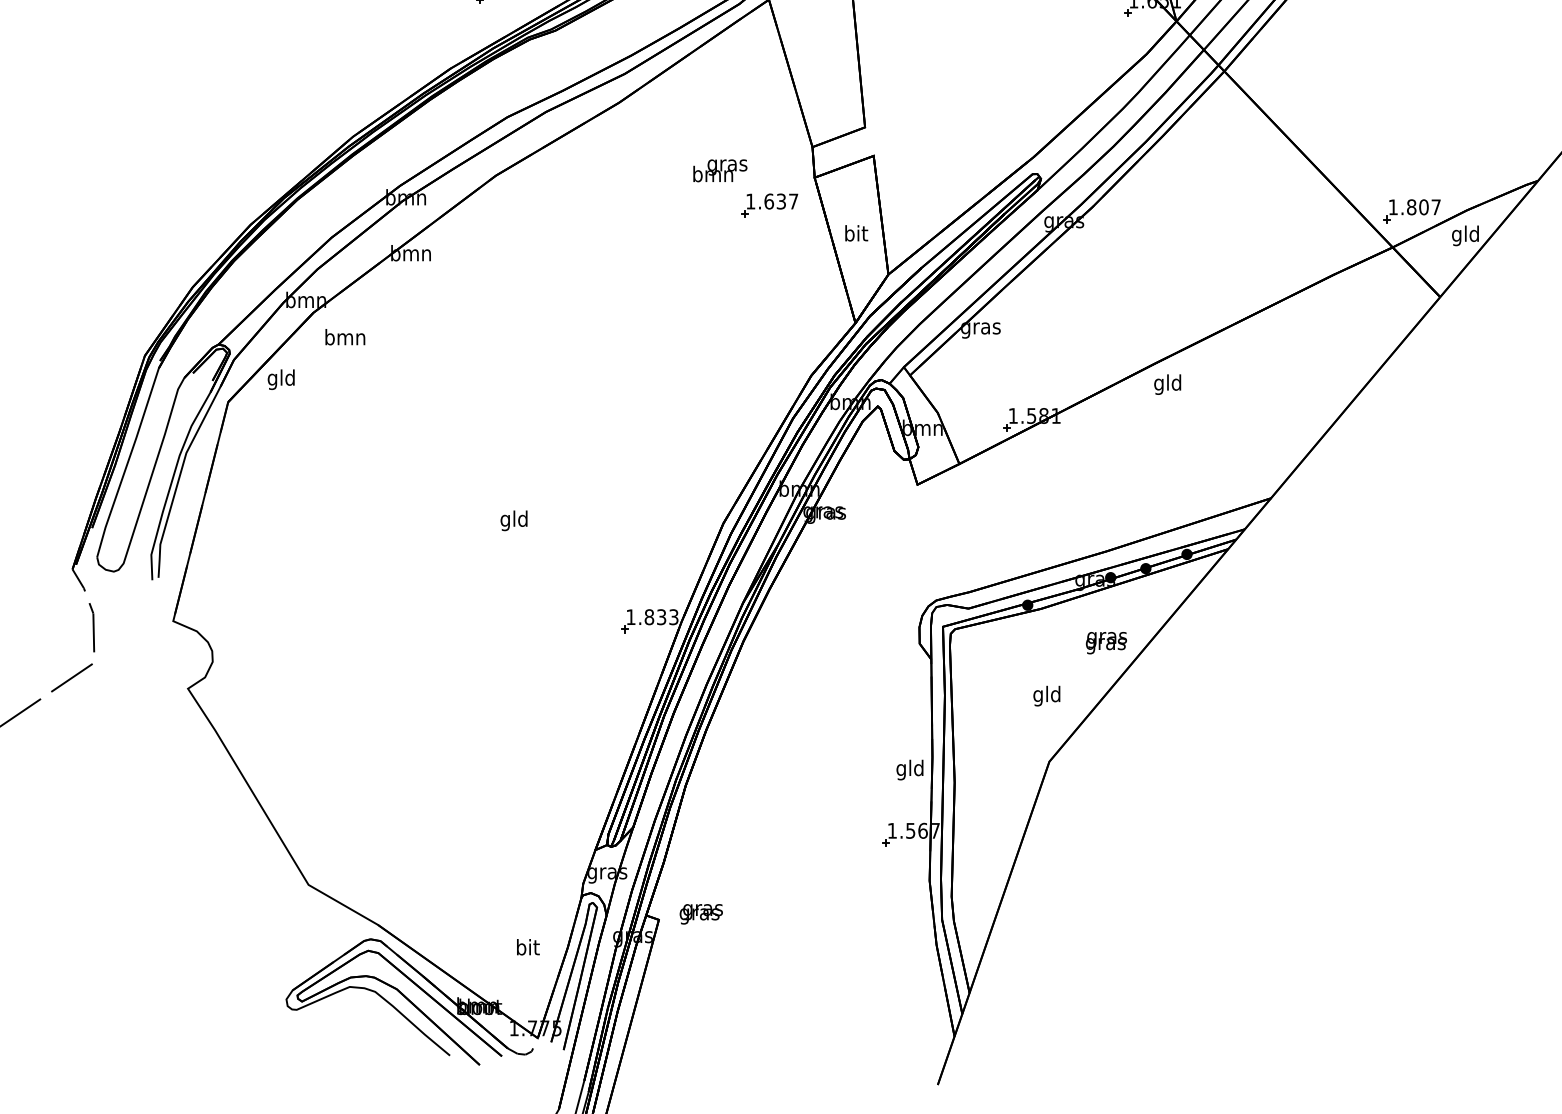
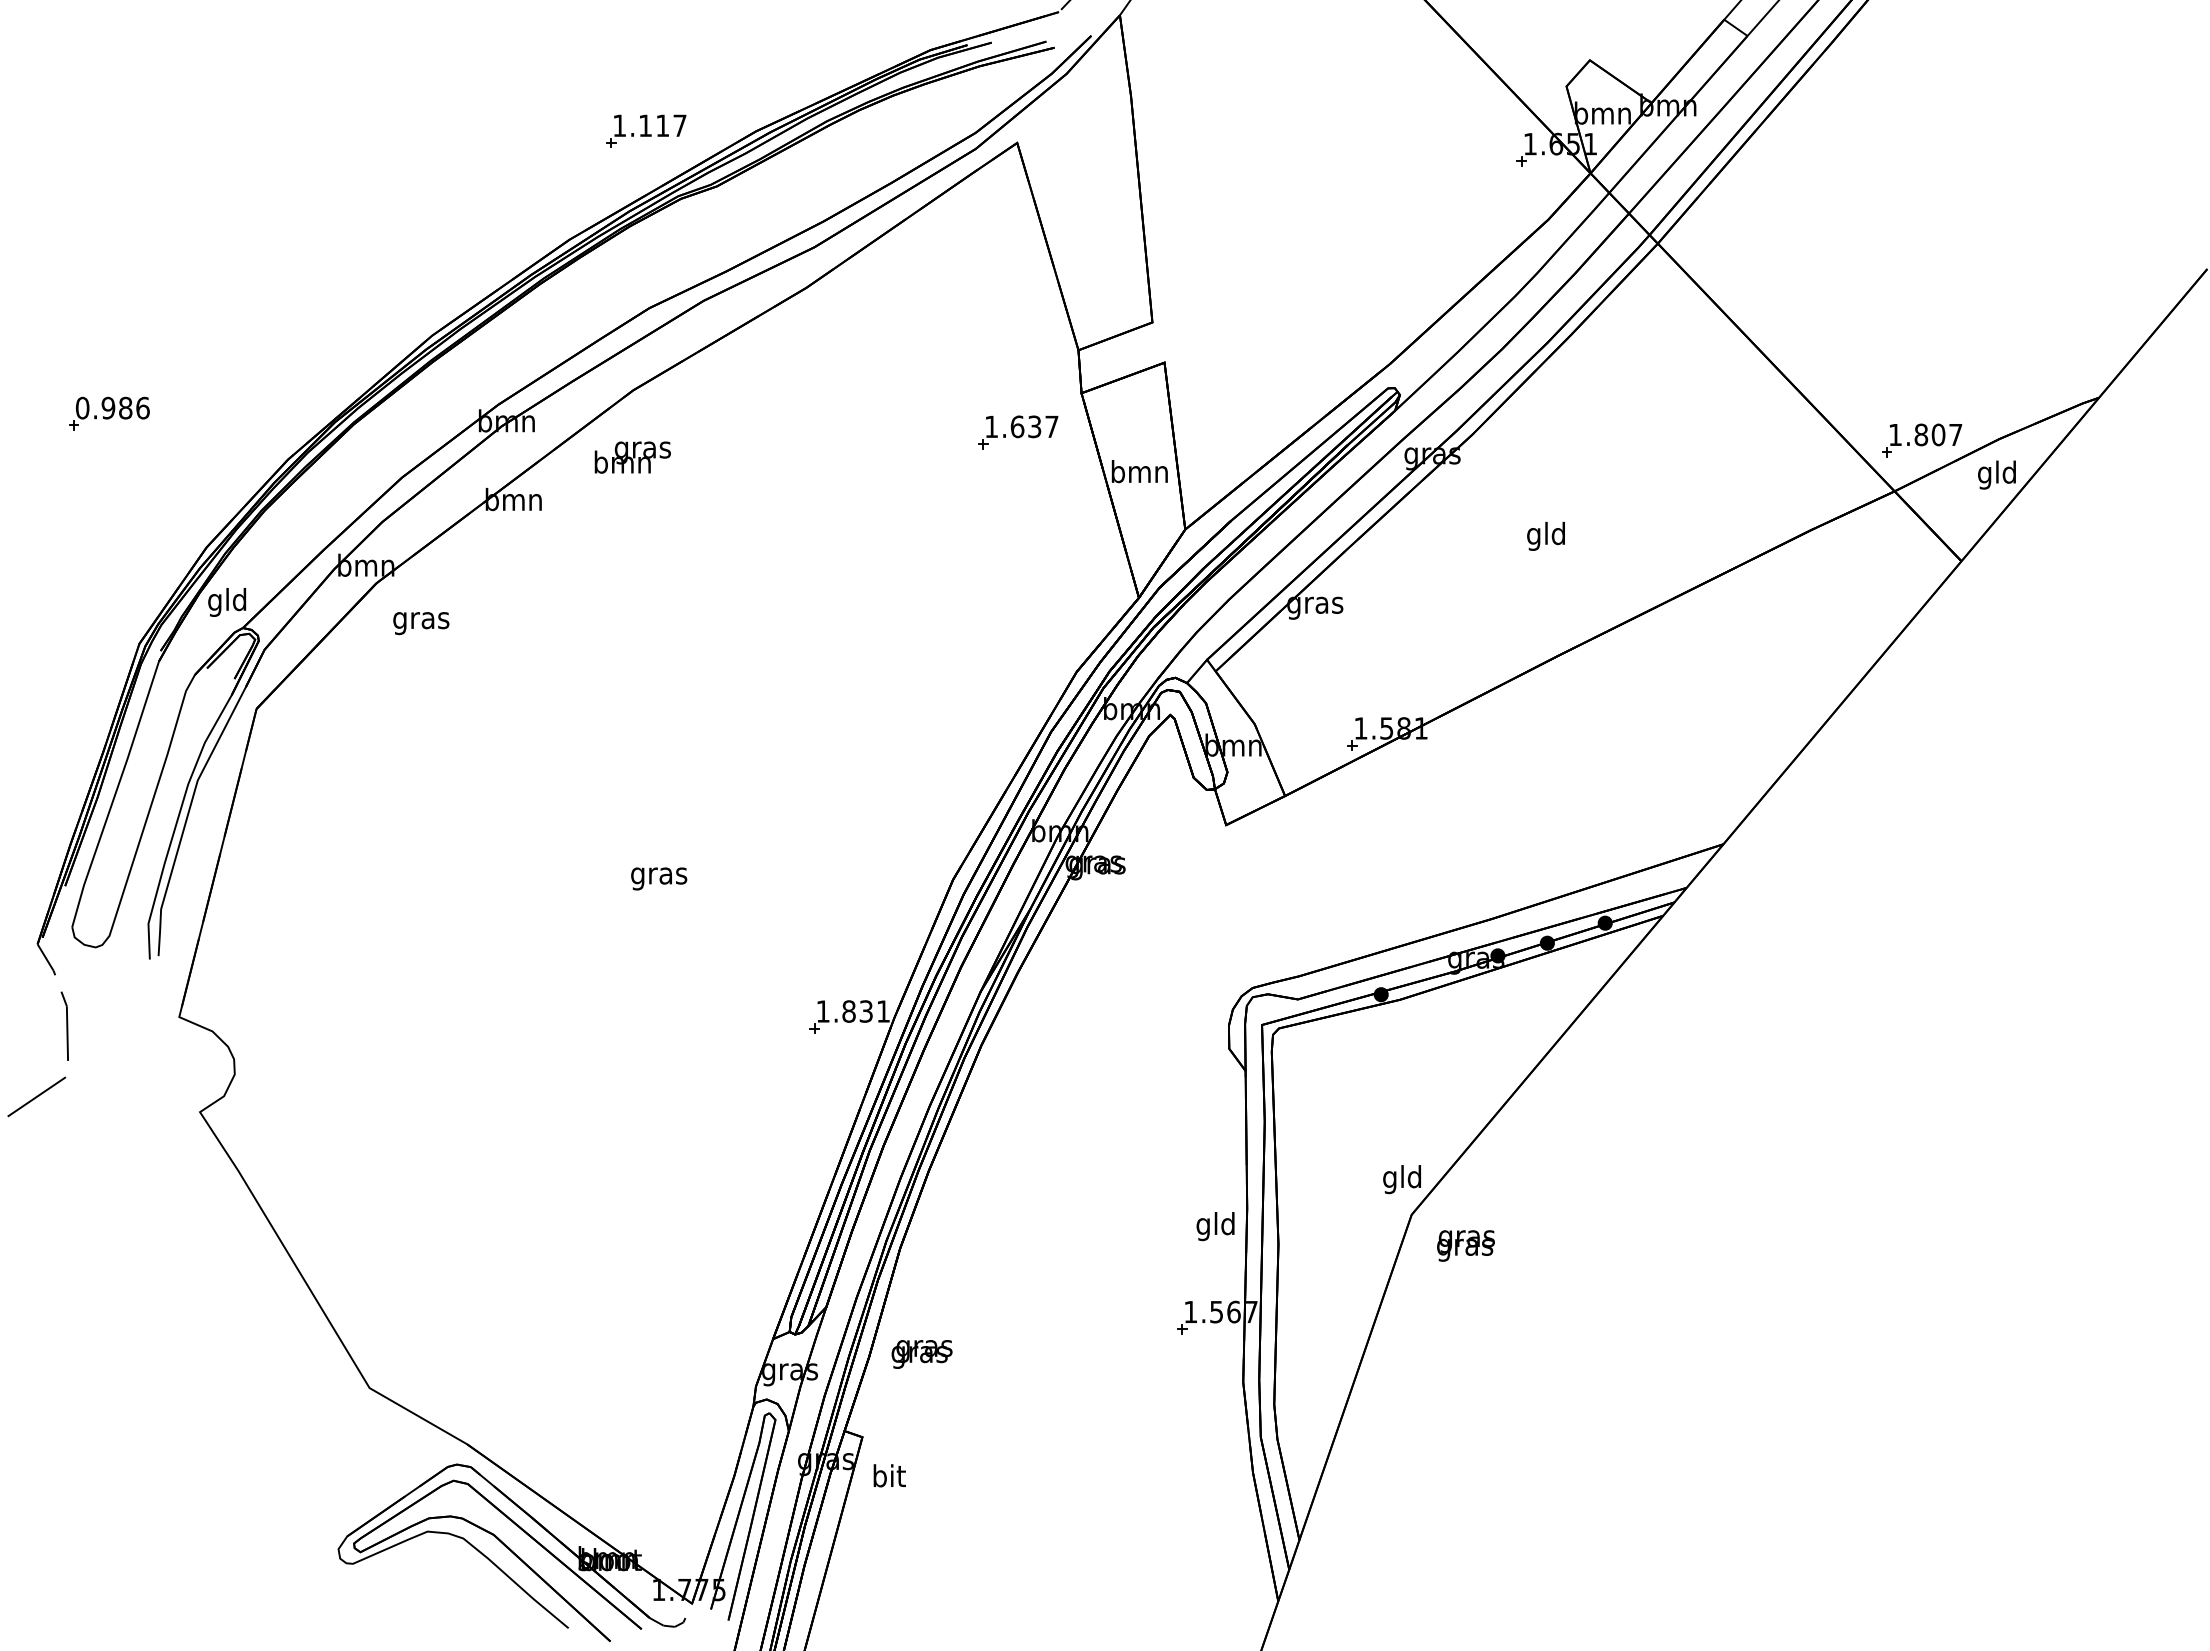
text: (720, 170) -> (632, 457), moved
part: (123, 192) -> (109, 413), added
text: (855, 233) -> (1139, 471), bit -> bmn
text: (345, 339) -> (421, 620), bmn -> gras
text: (281, 379) -> (227, 602), moved
text: (1167, 384) -> (1545, 536), moved
text: (514, 520) -> (659, 875), gld -> gras
text: (673, 617) -> (883, 1011), 1.833 -> 1.831
text: (1106, 642) -> (1465, 1245), moved
text: (1046, 696) -> (1401, 1179), moved
text: (700, 914) -> (921, 1354), moved
text: (528, 947) -> (889, 1475), moved

